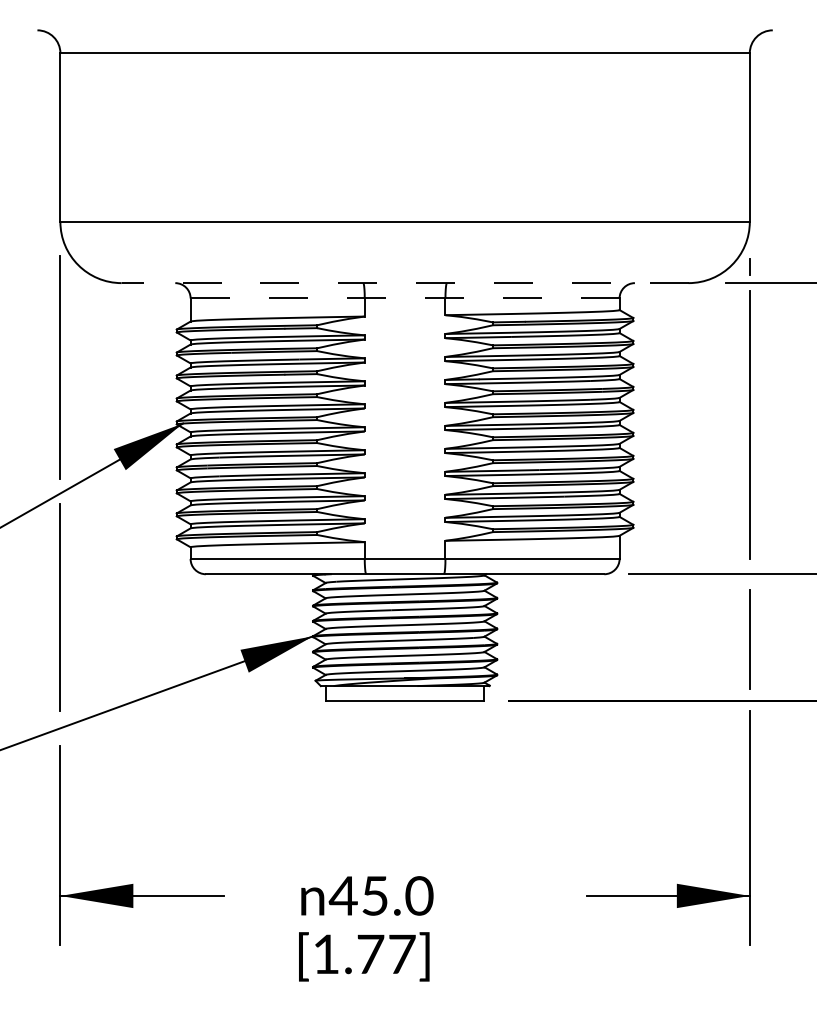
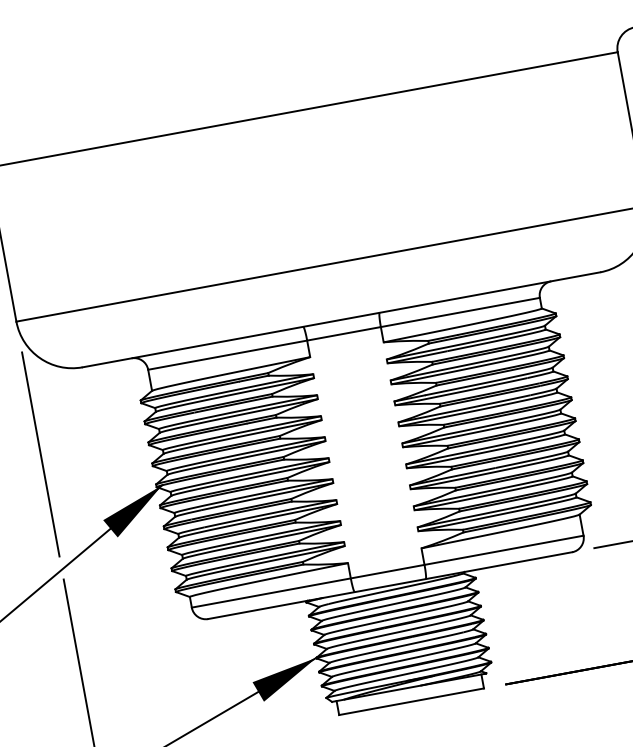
line: (404, 283) -> (340, 320), dashed -> solid
line: (404, 298) -> (343, 333), dashed -> solid

